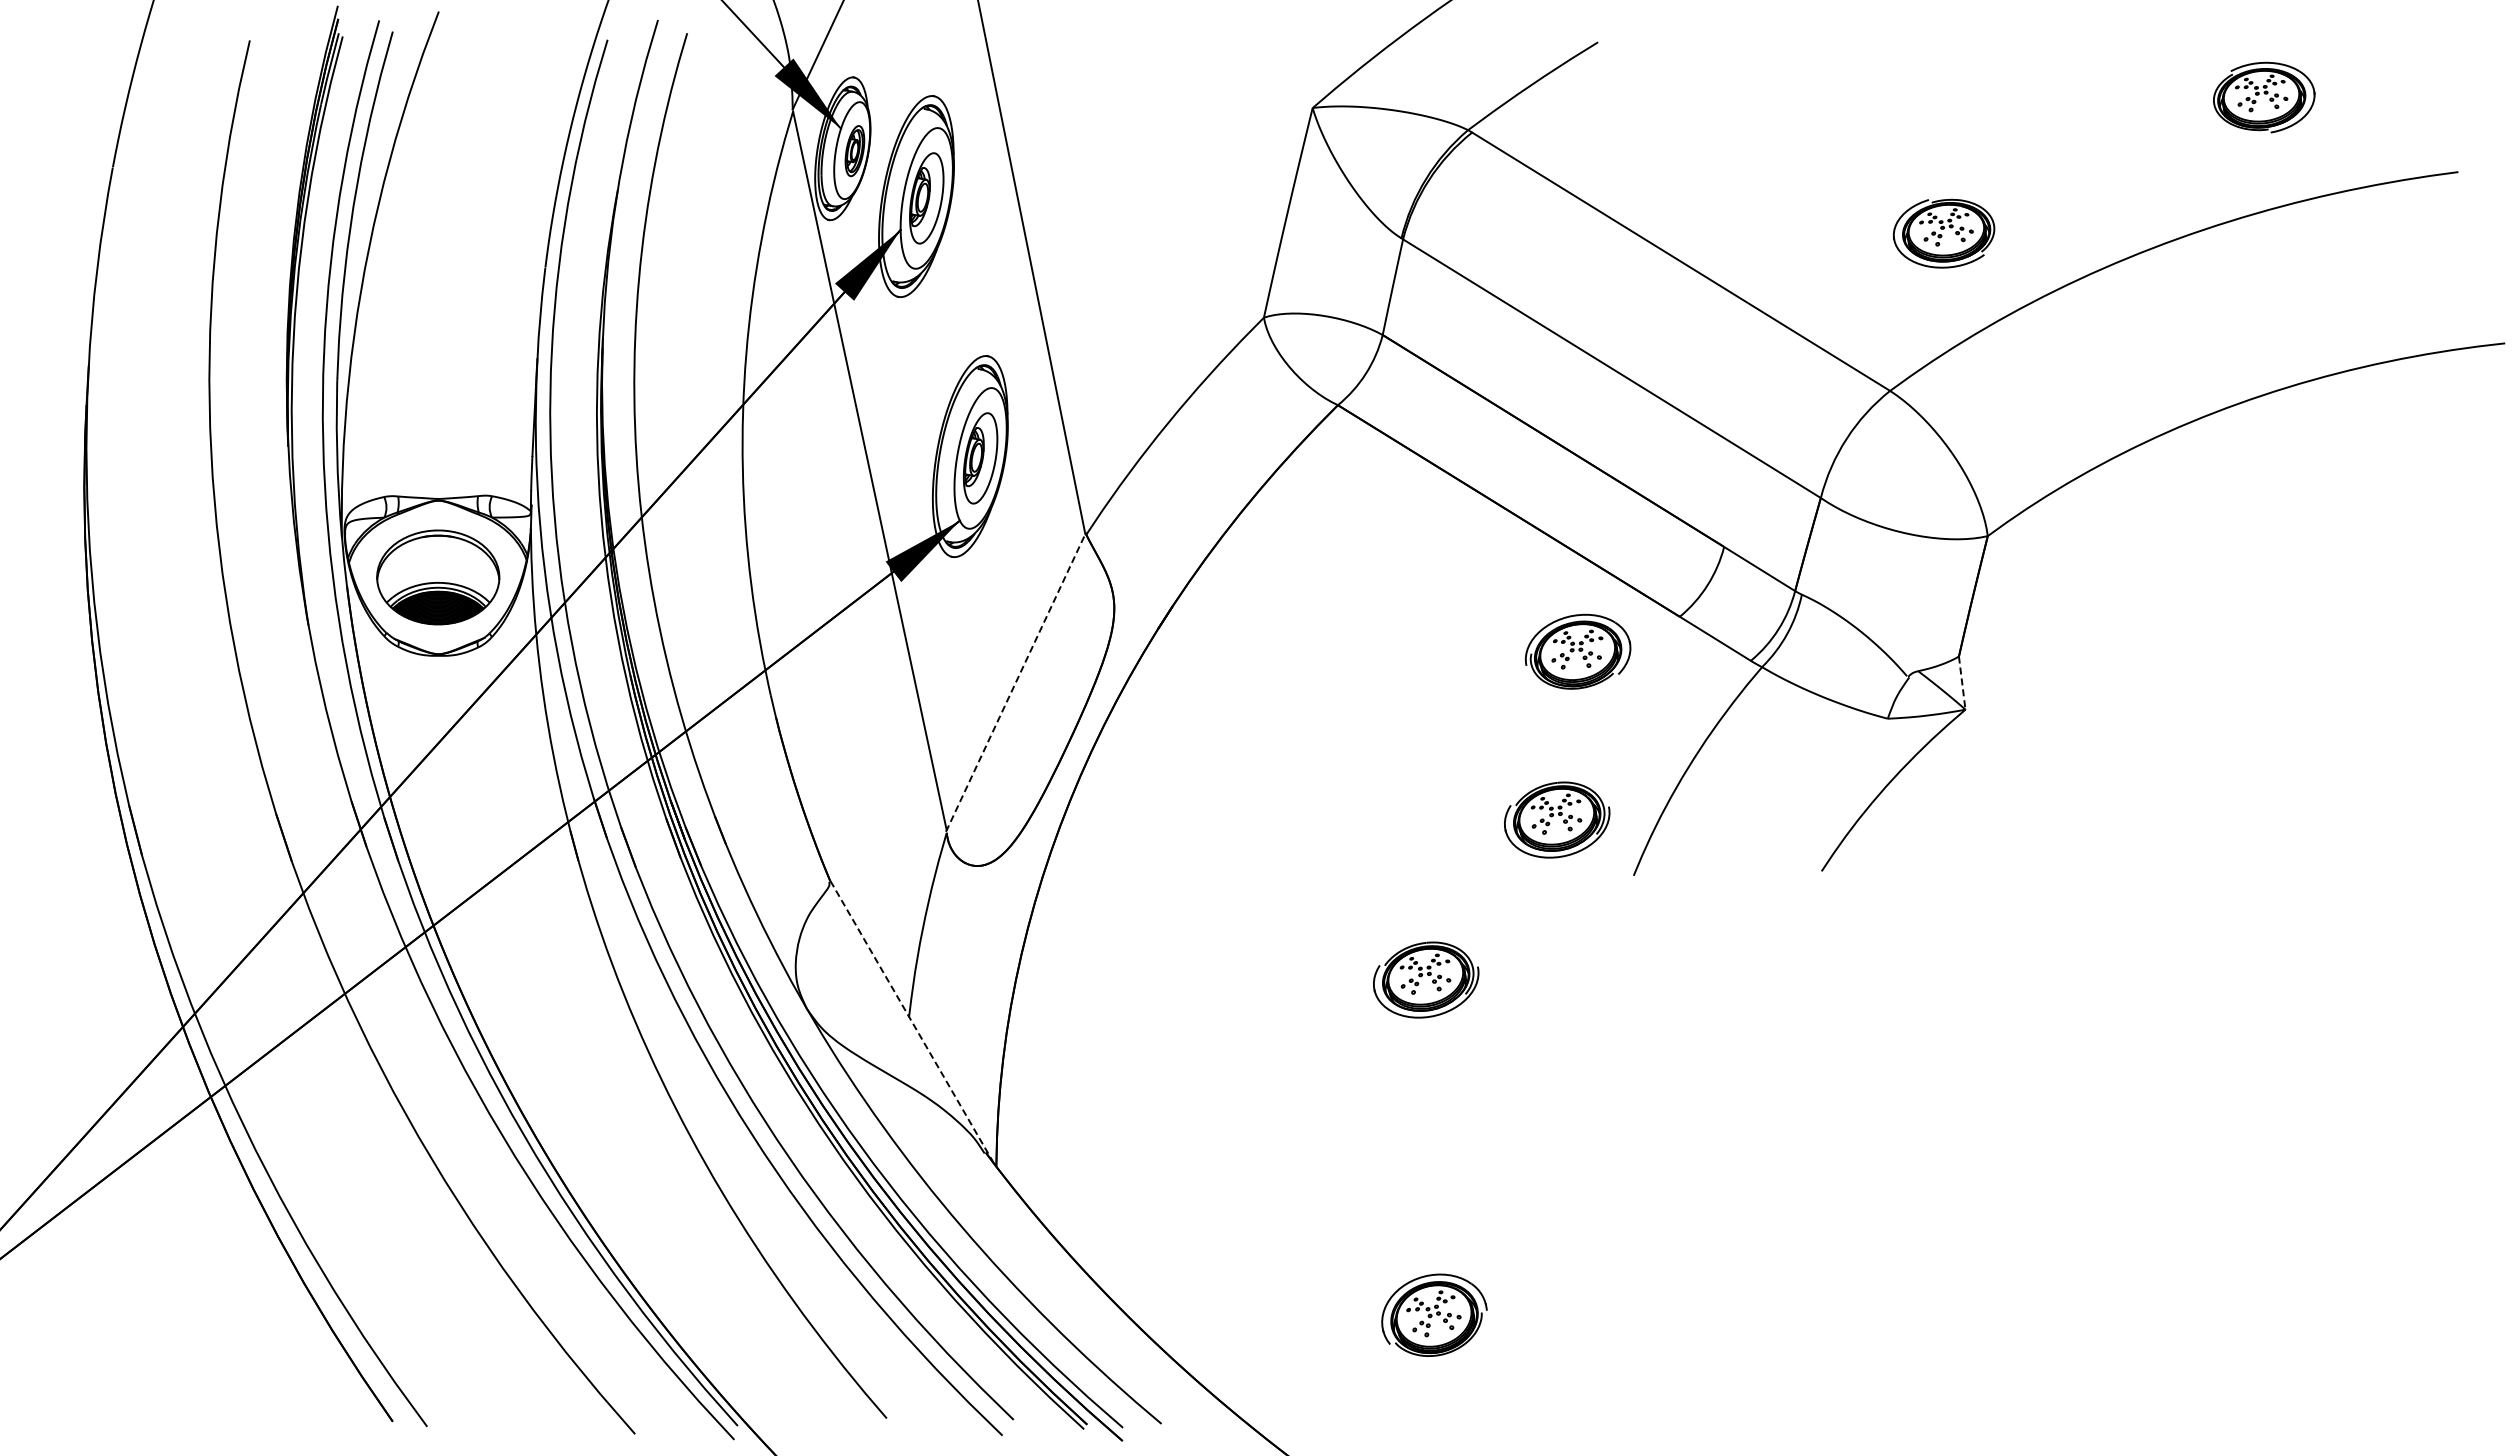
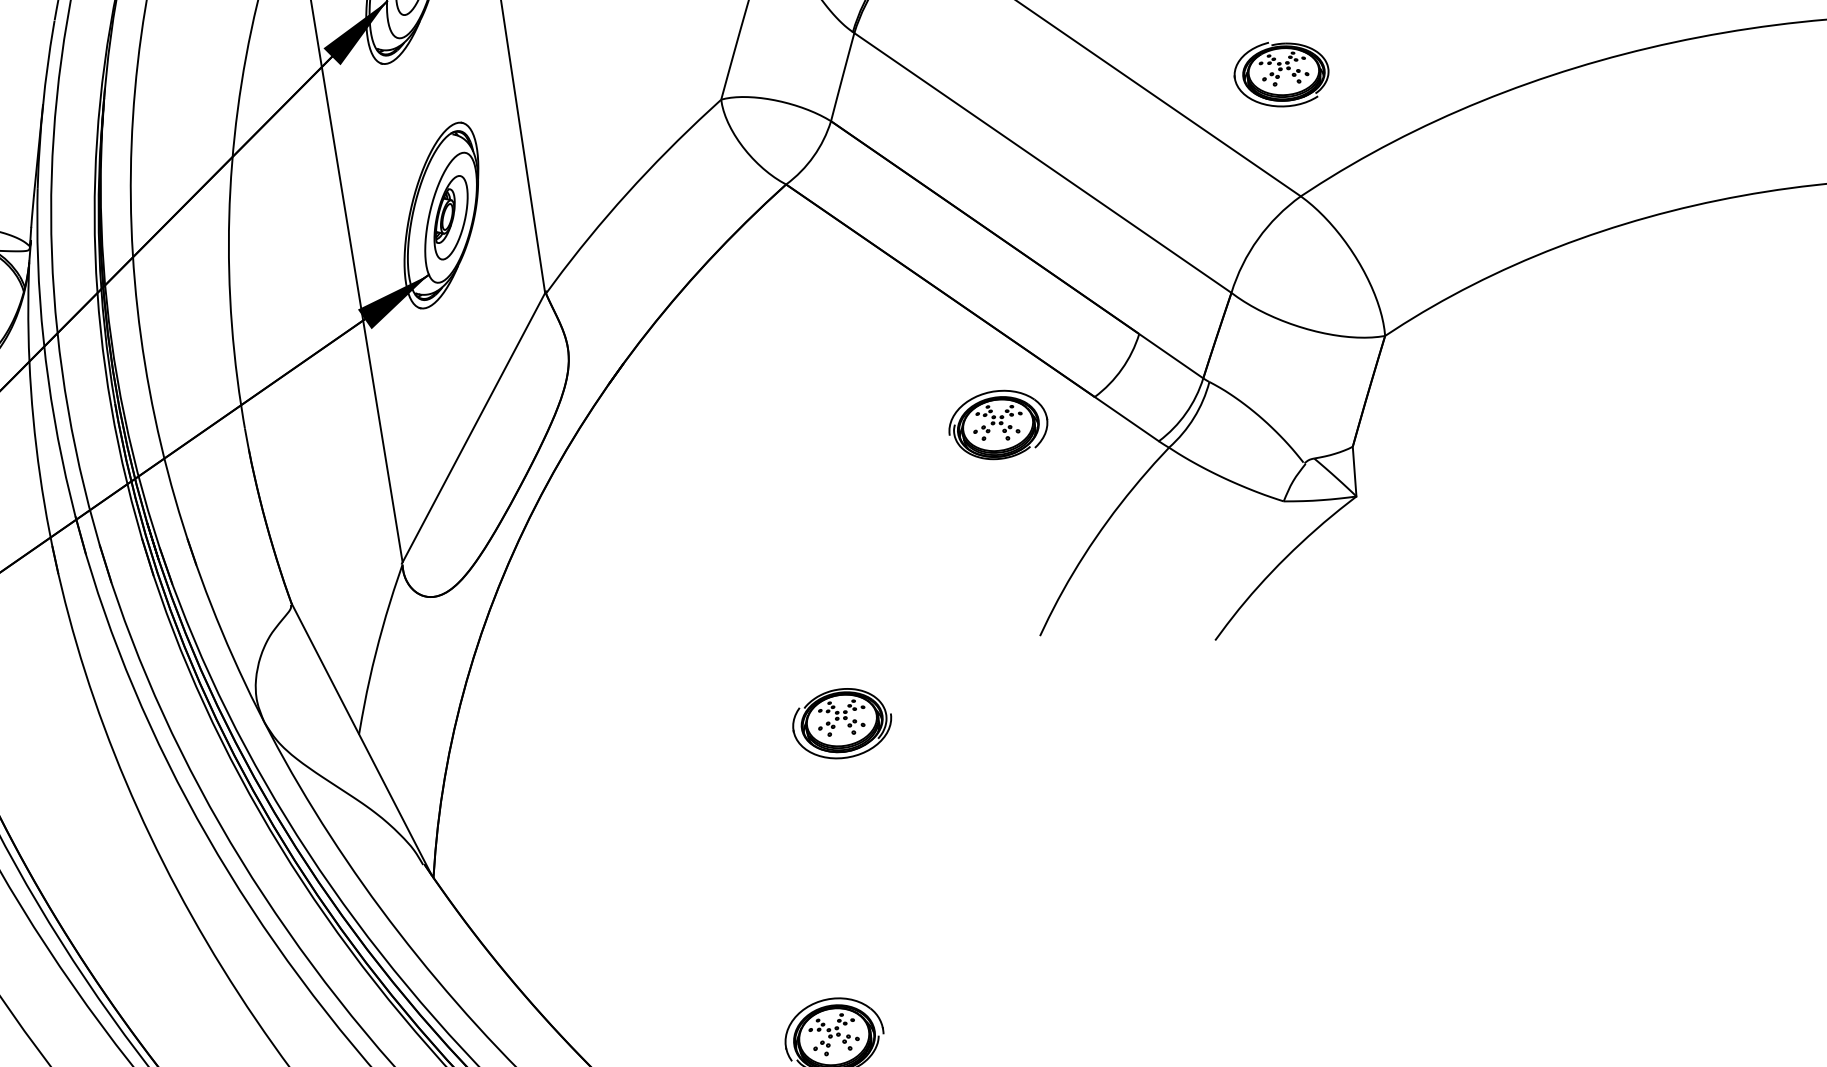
part: (1943, 233) -> (1280, 74), moved
line: (1016, 681) -> (474, 427), dashed -> solid
line: (1962, 683) -> (1354, 471), dashed -> solid
part: (1557, 819) -> (971, 580), removed
line: (911, 1021) -> (361, 738), dashed -> solid

